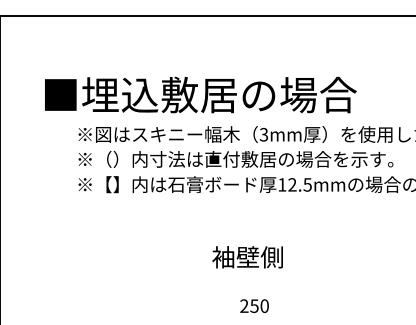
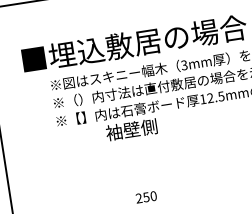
text: (247, 257) -> (131, 129), moved
text: (254, 305) -> (146, 196), moved

